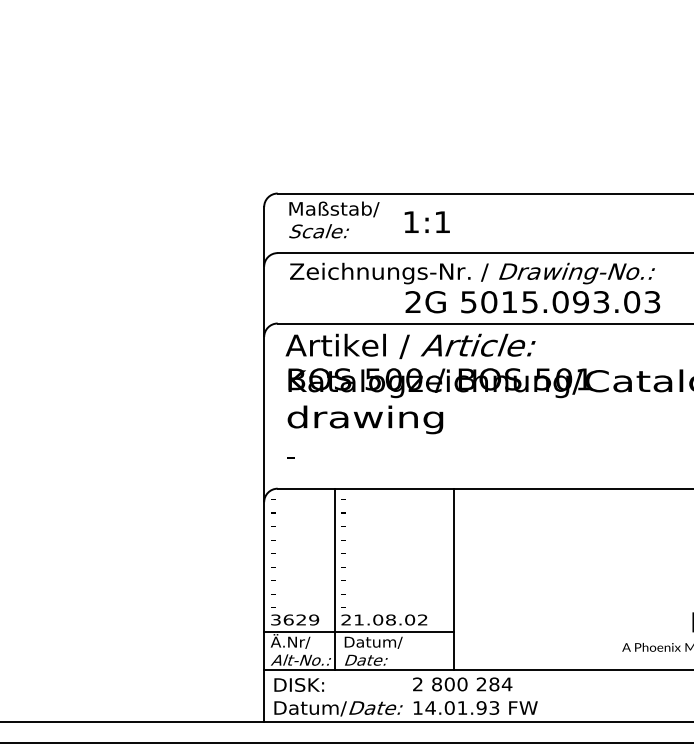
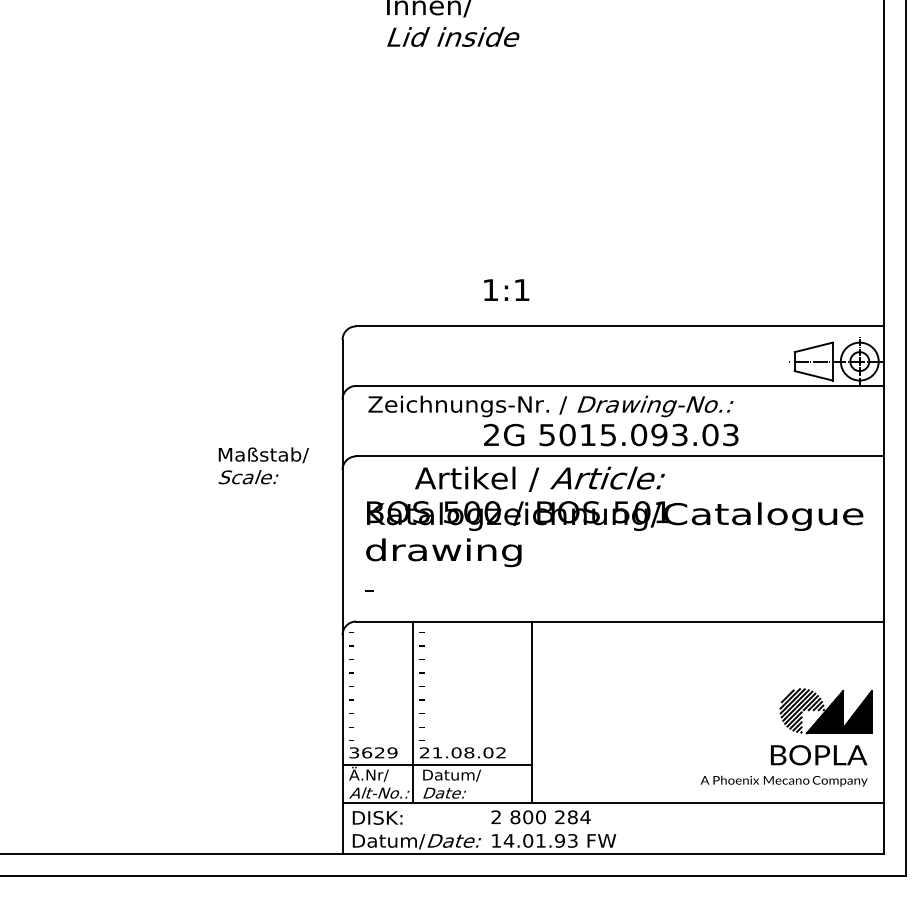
text: (334, 219) -> (263, 465), moved
text: (427, 221) -> (506, 289), moved
text: (410, 345) -> (539, 478), moved

